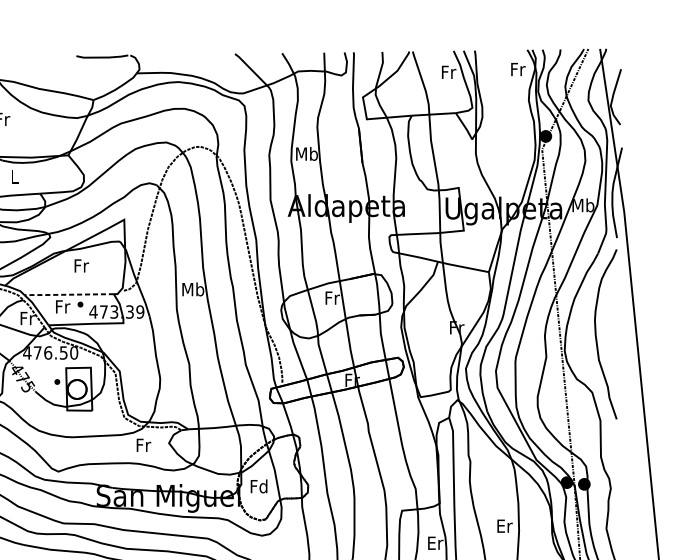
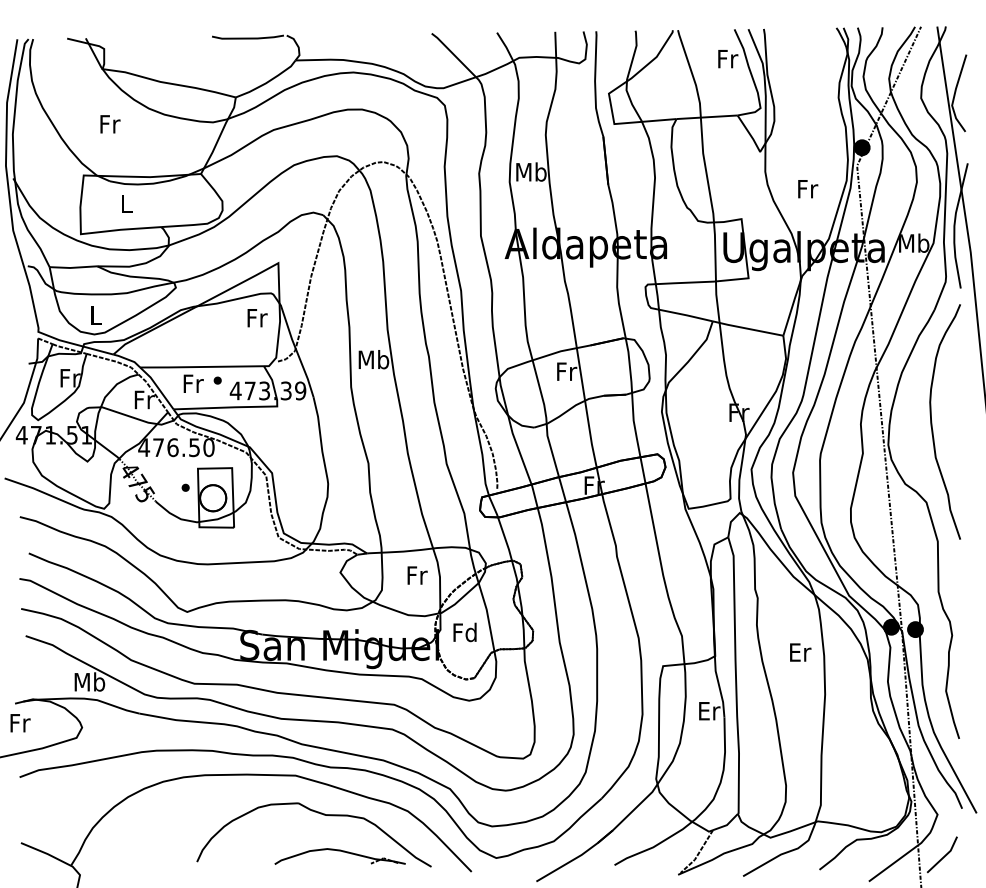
text: (518, 69) -> (808, 189), moved
text: (81, 266) -> (257, 318), moved
line: (68, 295) -> (201, 367), dashed -> solid
text: (143, 445) -> (417, 575), moved
text: (504, 526) -> (800, 652), moved

